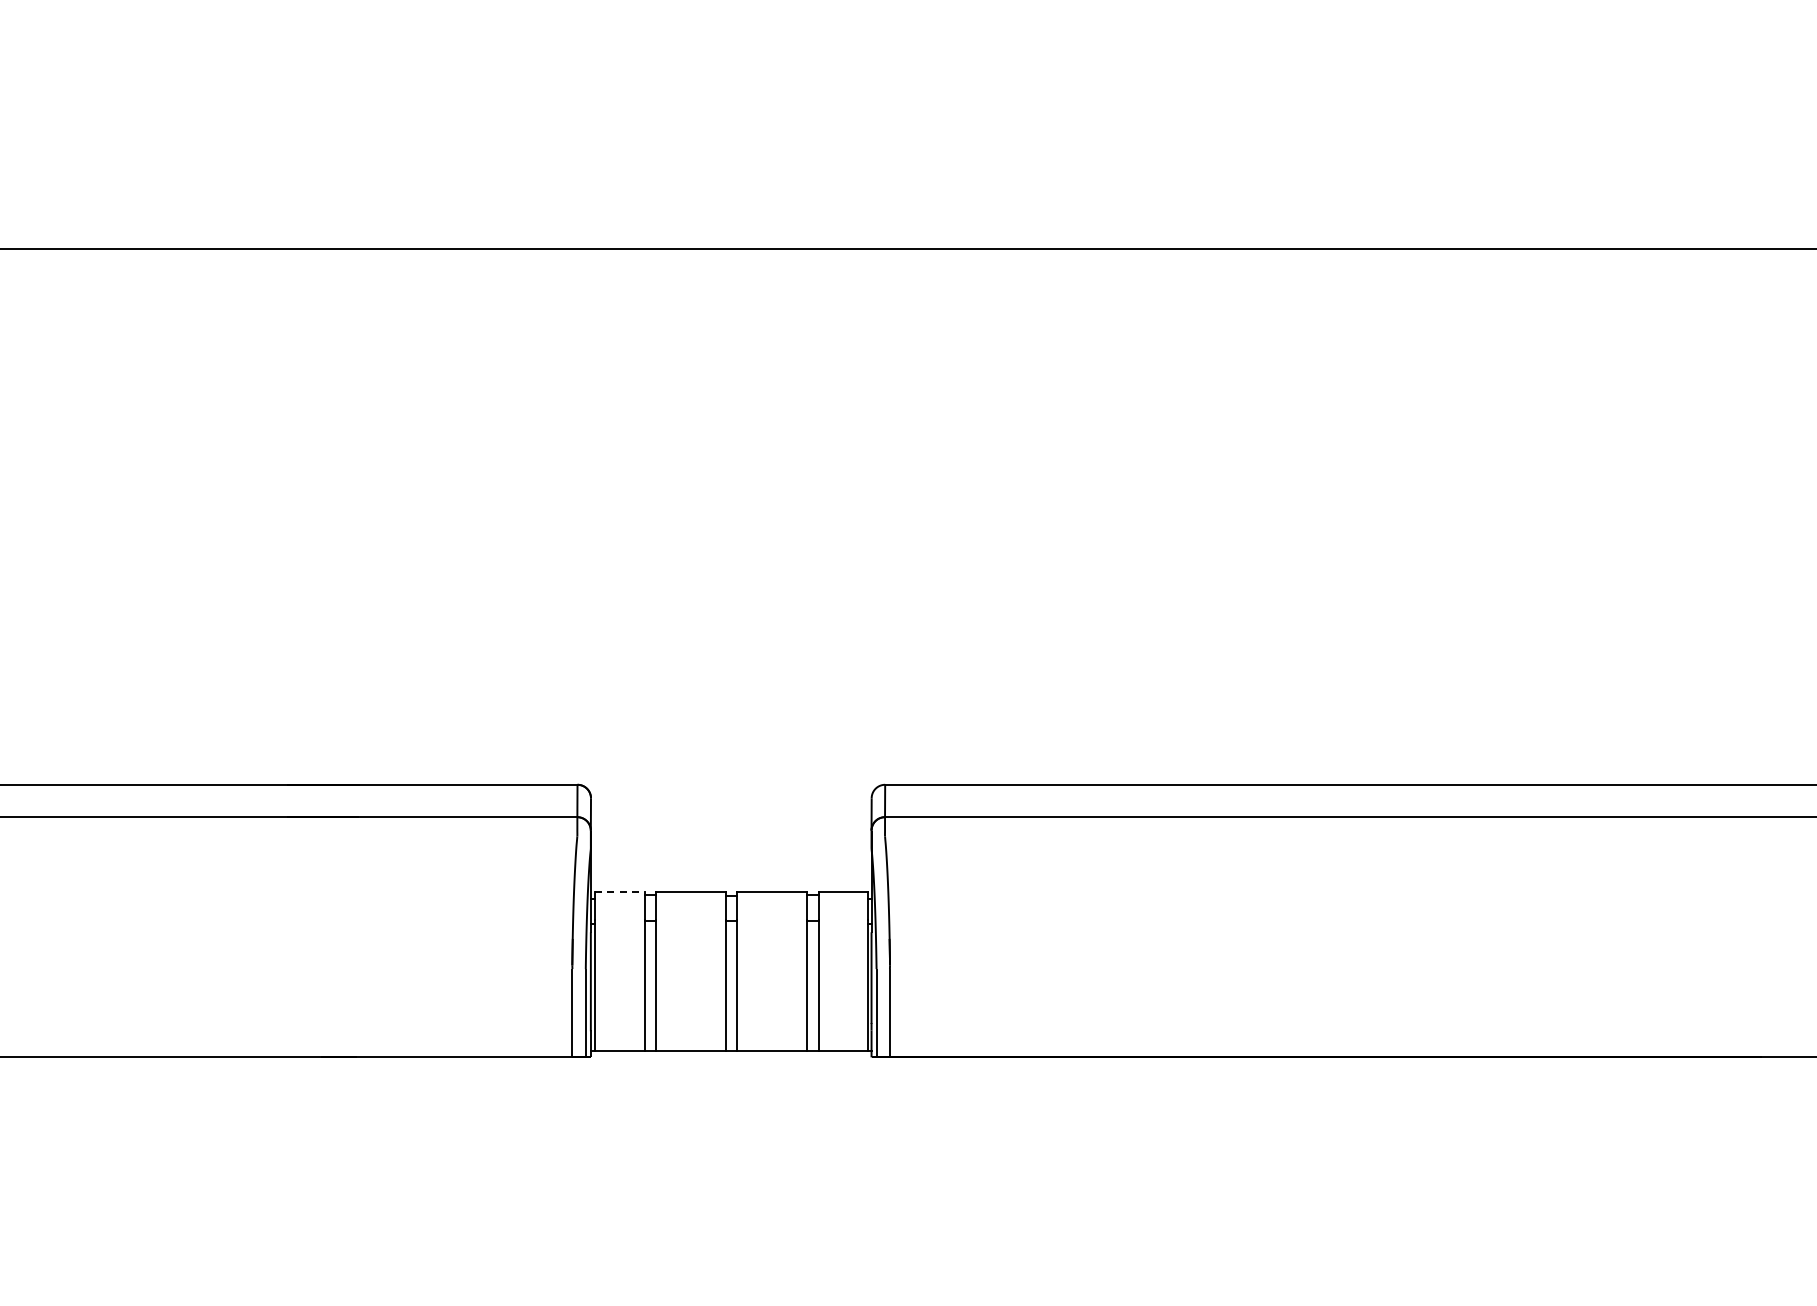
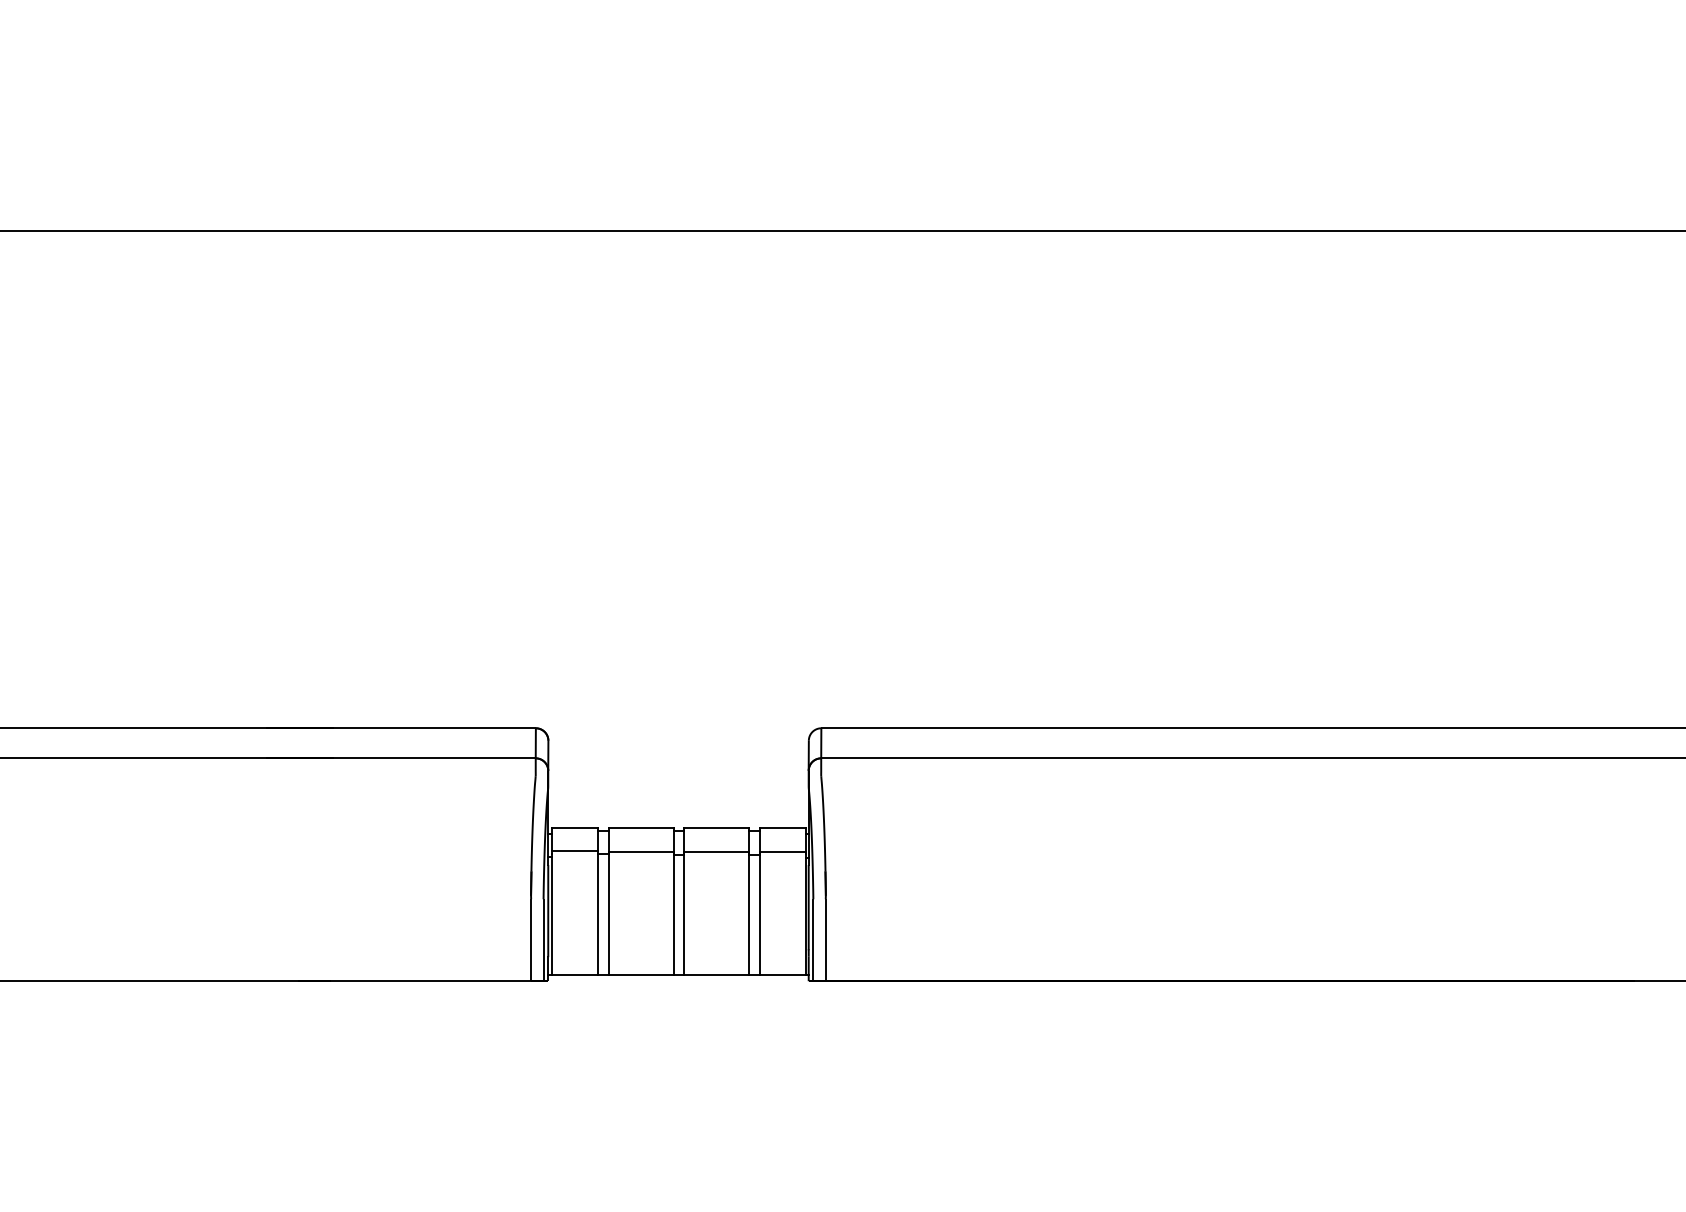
line: (619, 892) -> (574, 828), dashed -> solid
line: (619, 917) -> (574, 851), added
line: (691, 917) -> (641, 851), added
line: (772, 917) -> (716, 851), added
line: (843, 917) -> (782, 851), added

